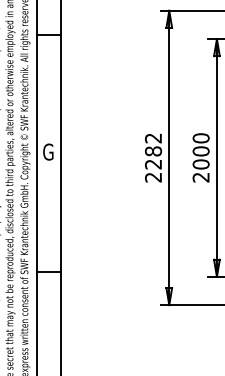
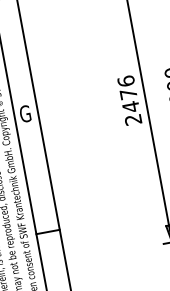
text: (153, 151) -> (128, 94), 2282 -> 2476

